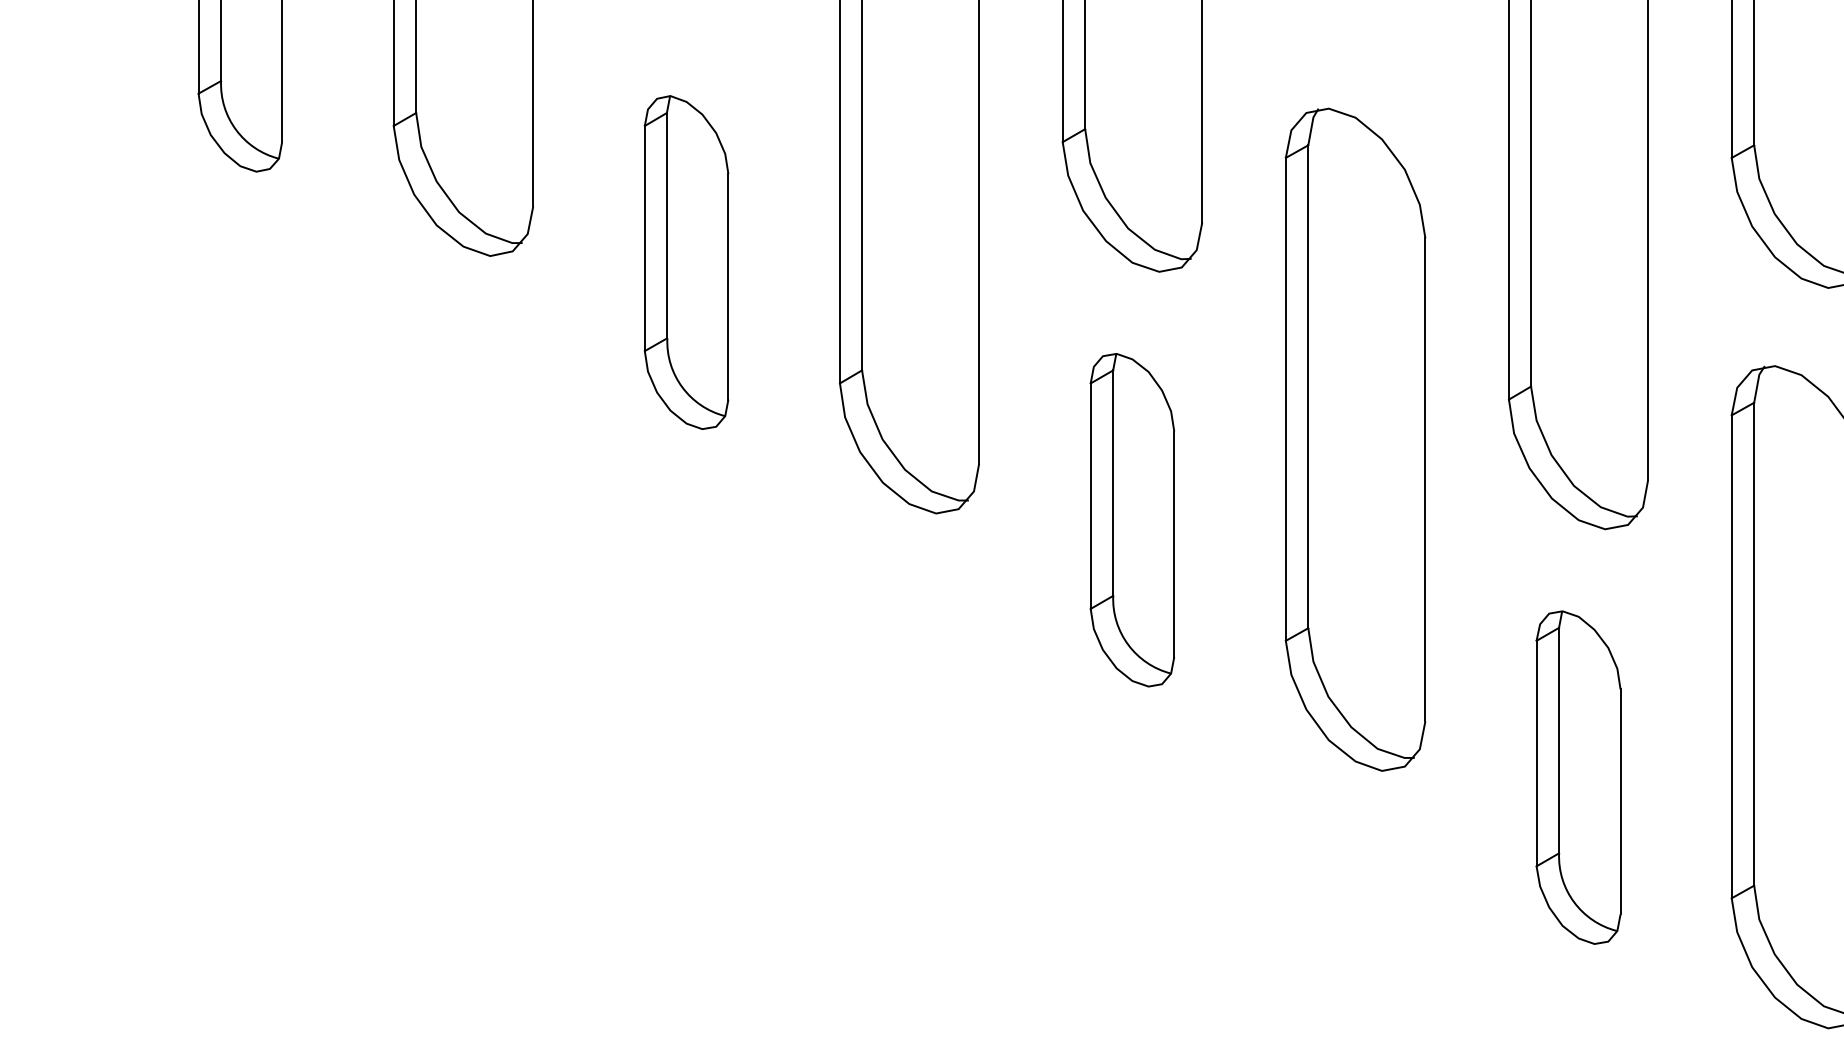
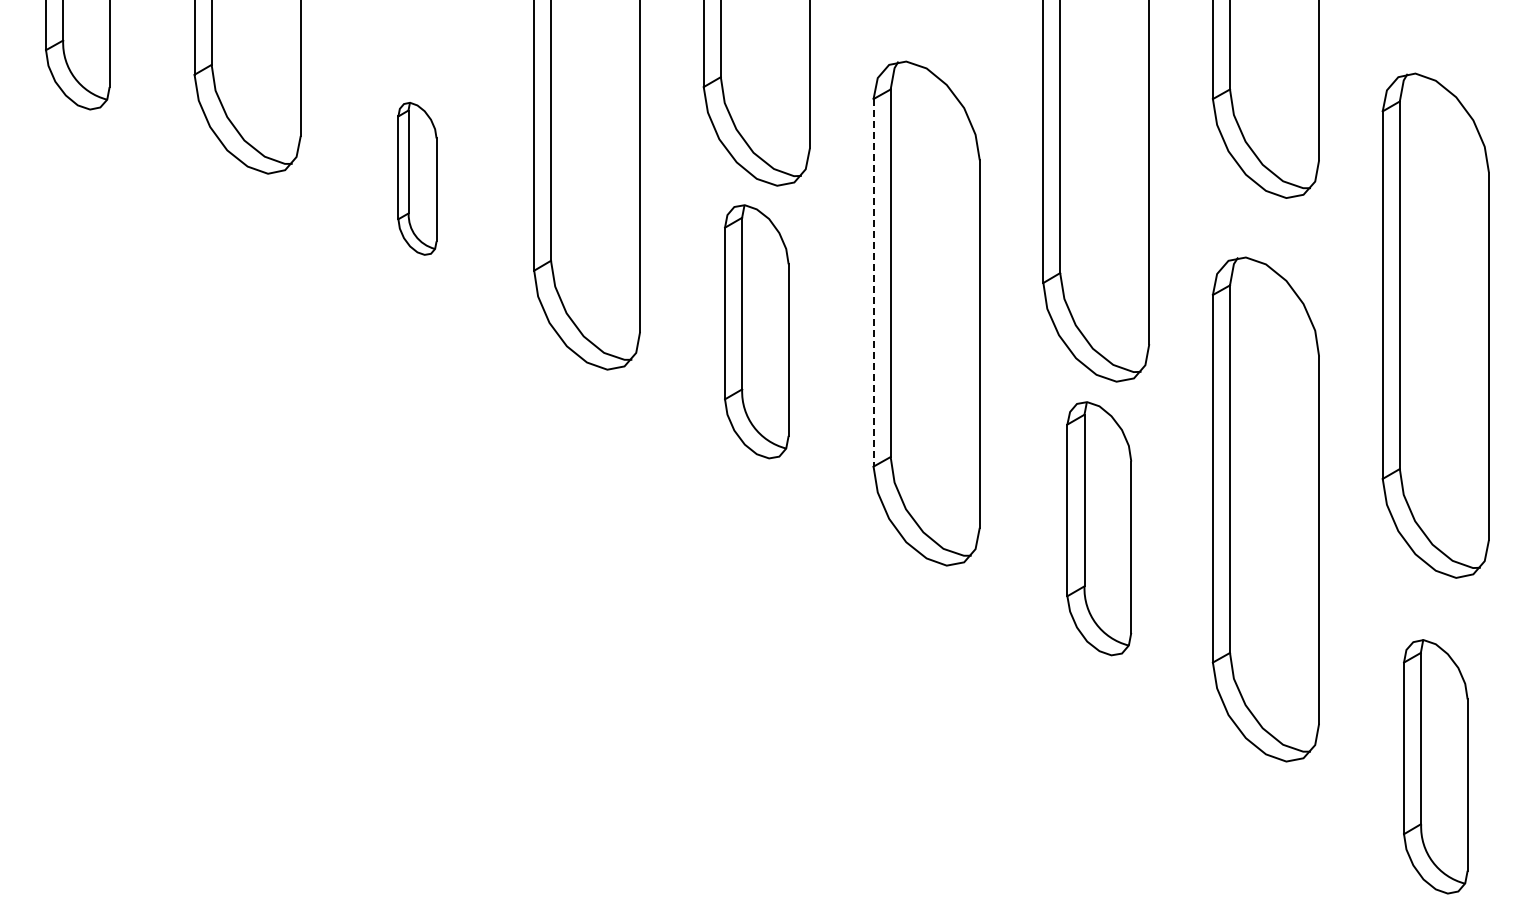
part: (686, 262) -> (417, 178), size x0.6
line: (1285, 398) -> (873, 282), solid -> dashed
part: (1132, 519) -> (756, 331), moved
part: (1578, 777) -> (1099, 528), moved

